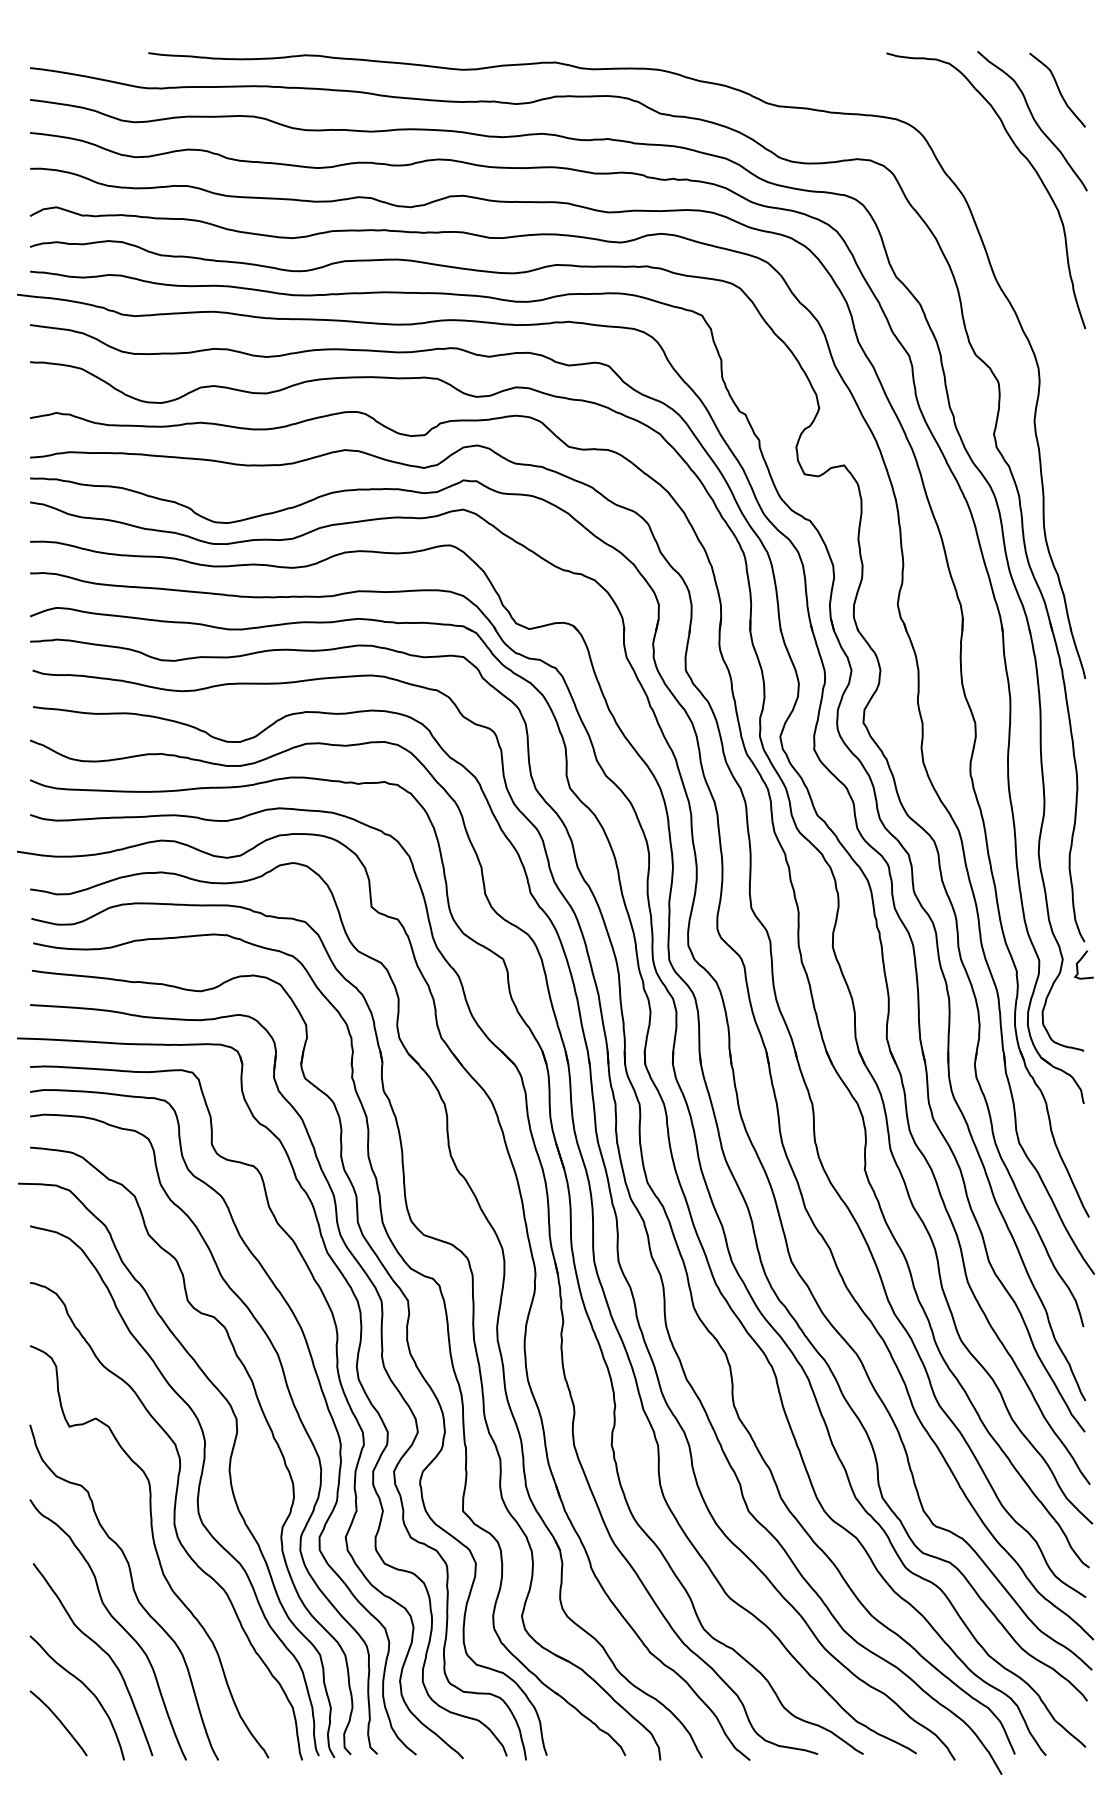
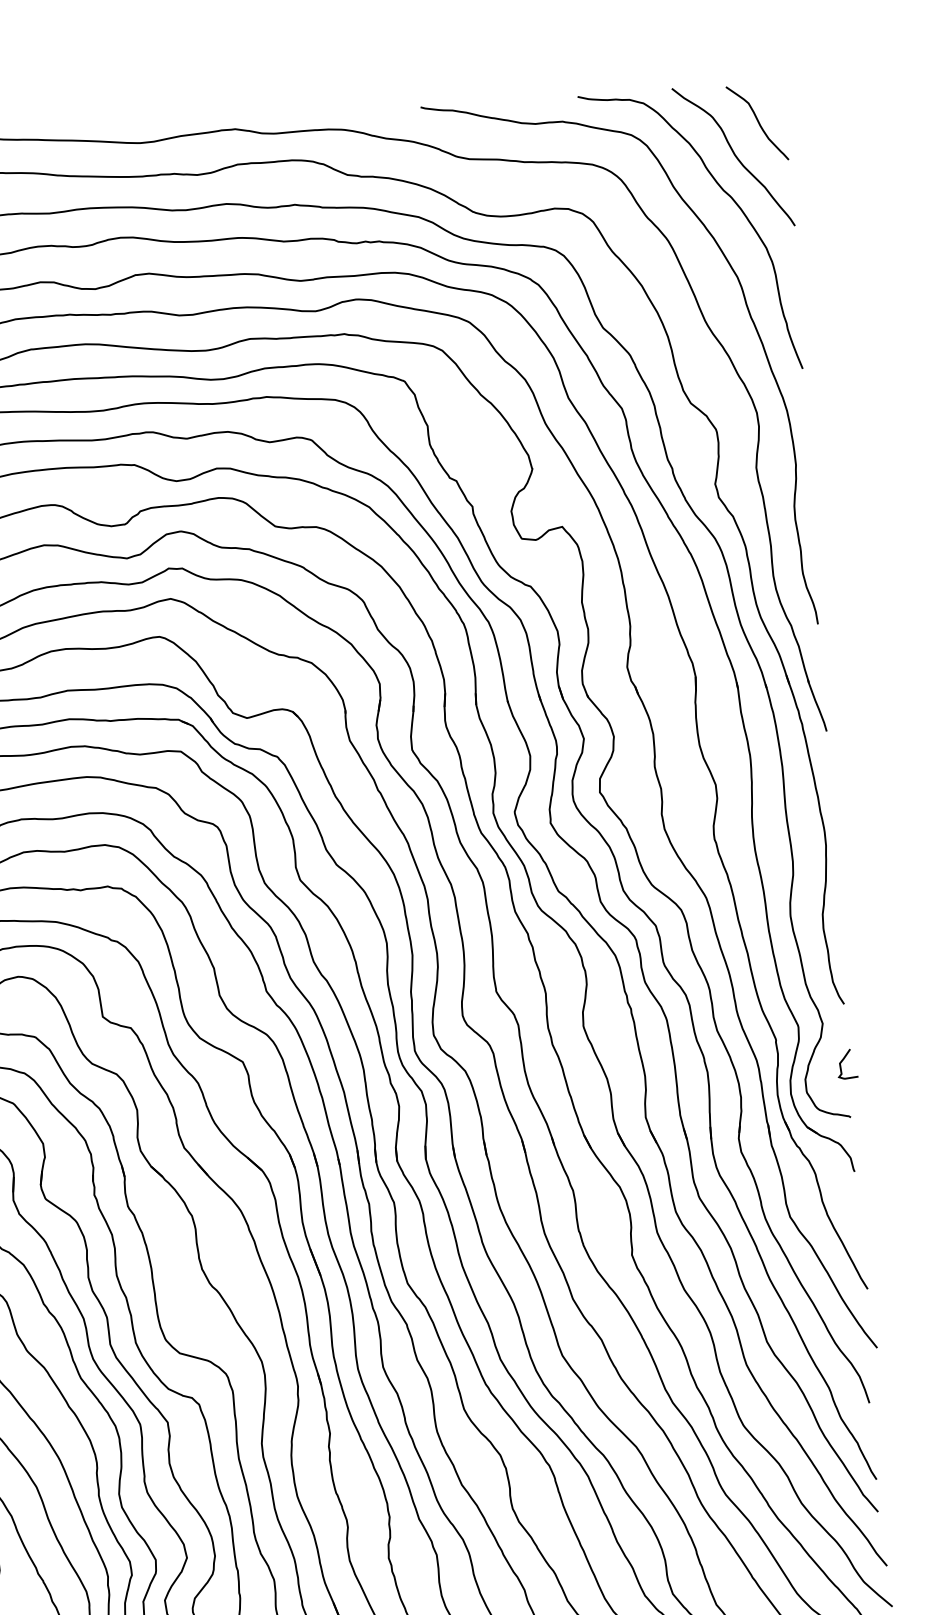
curve: (1037, 275) -> (749, 316), added
curve: (1080, 961) -> (843, 1060), moved

